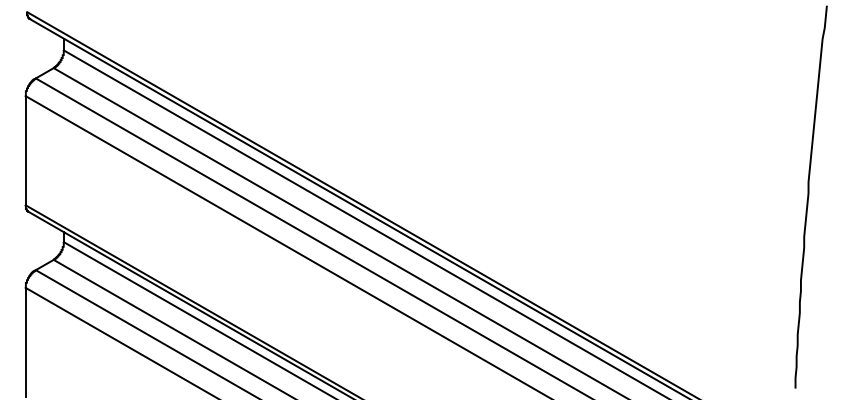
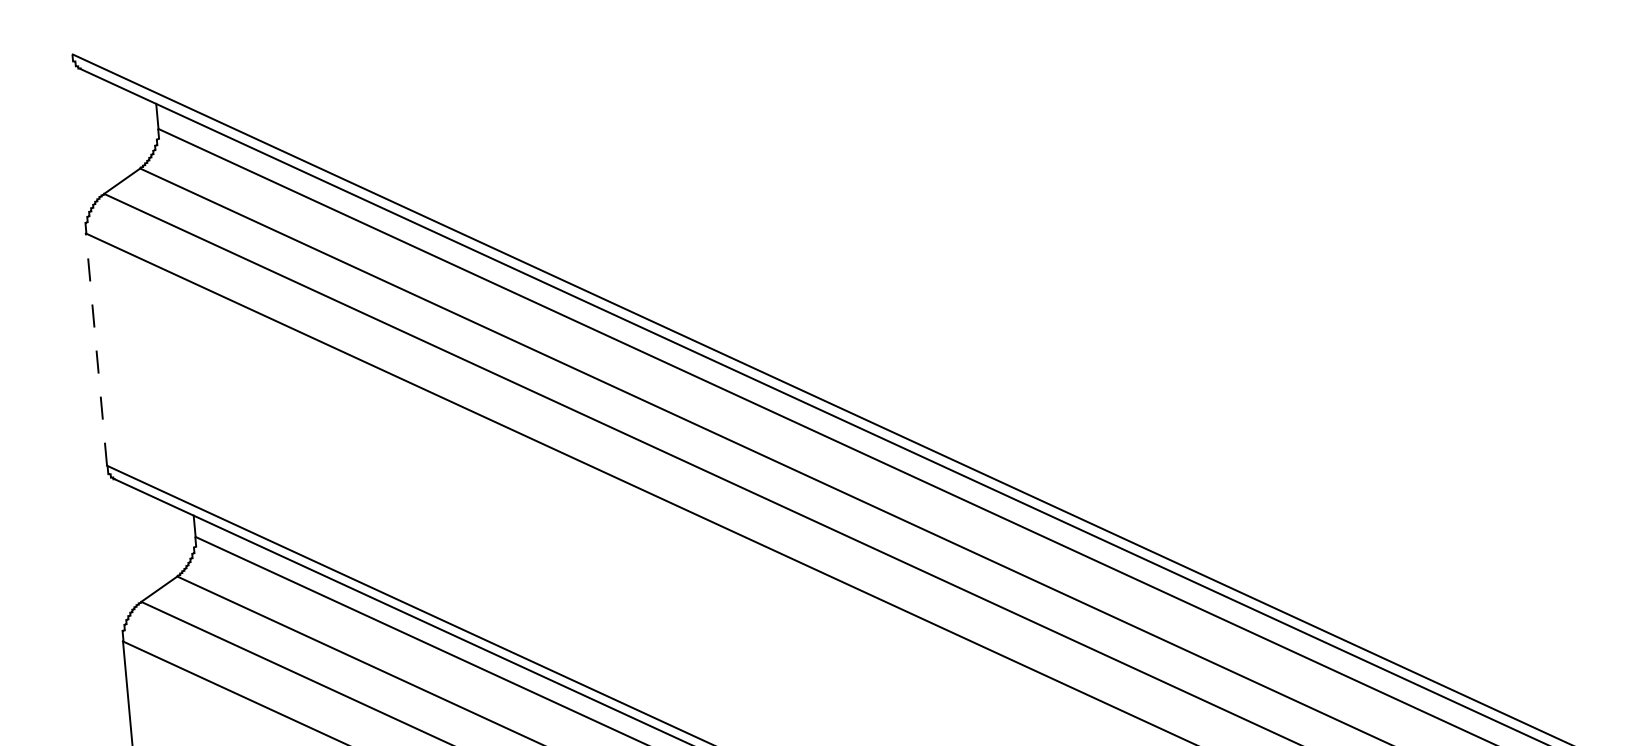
line: (25, 150) -> (96, 349), solid -> dashed

